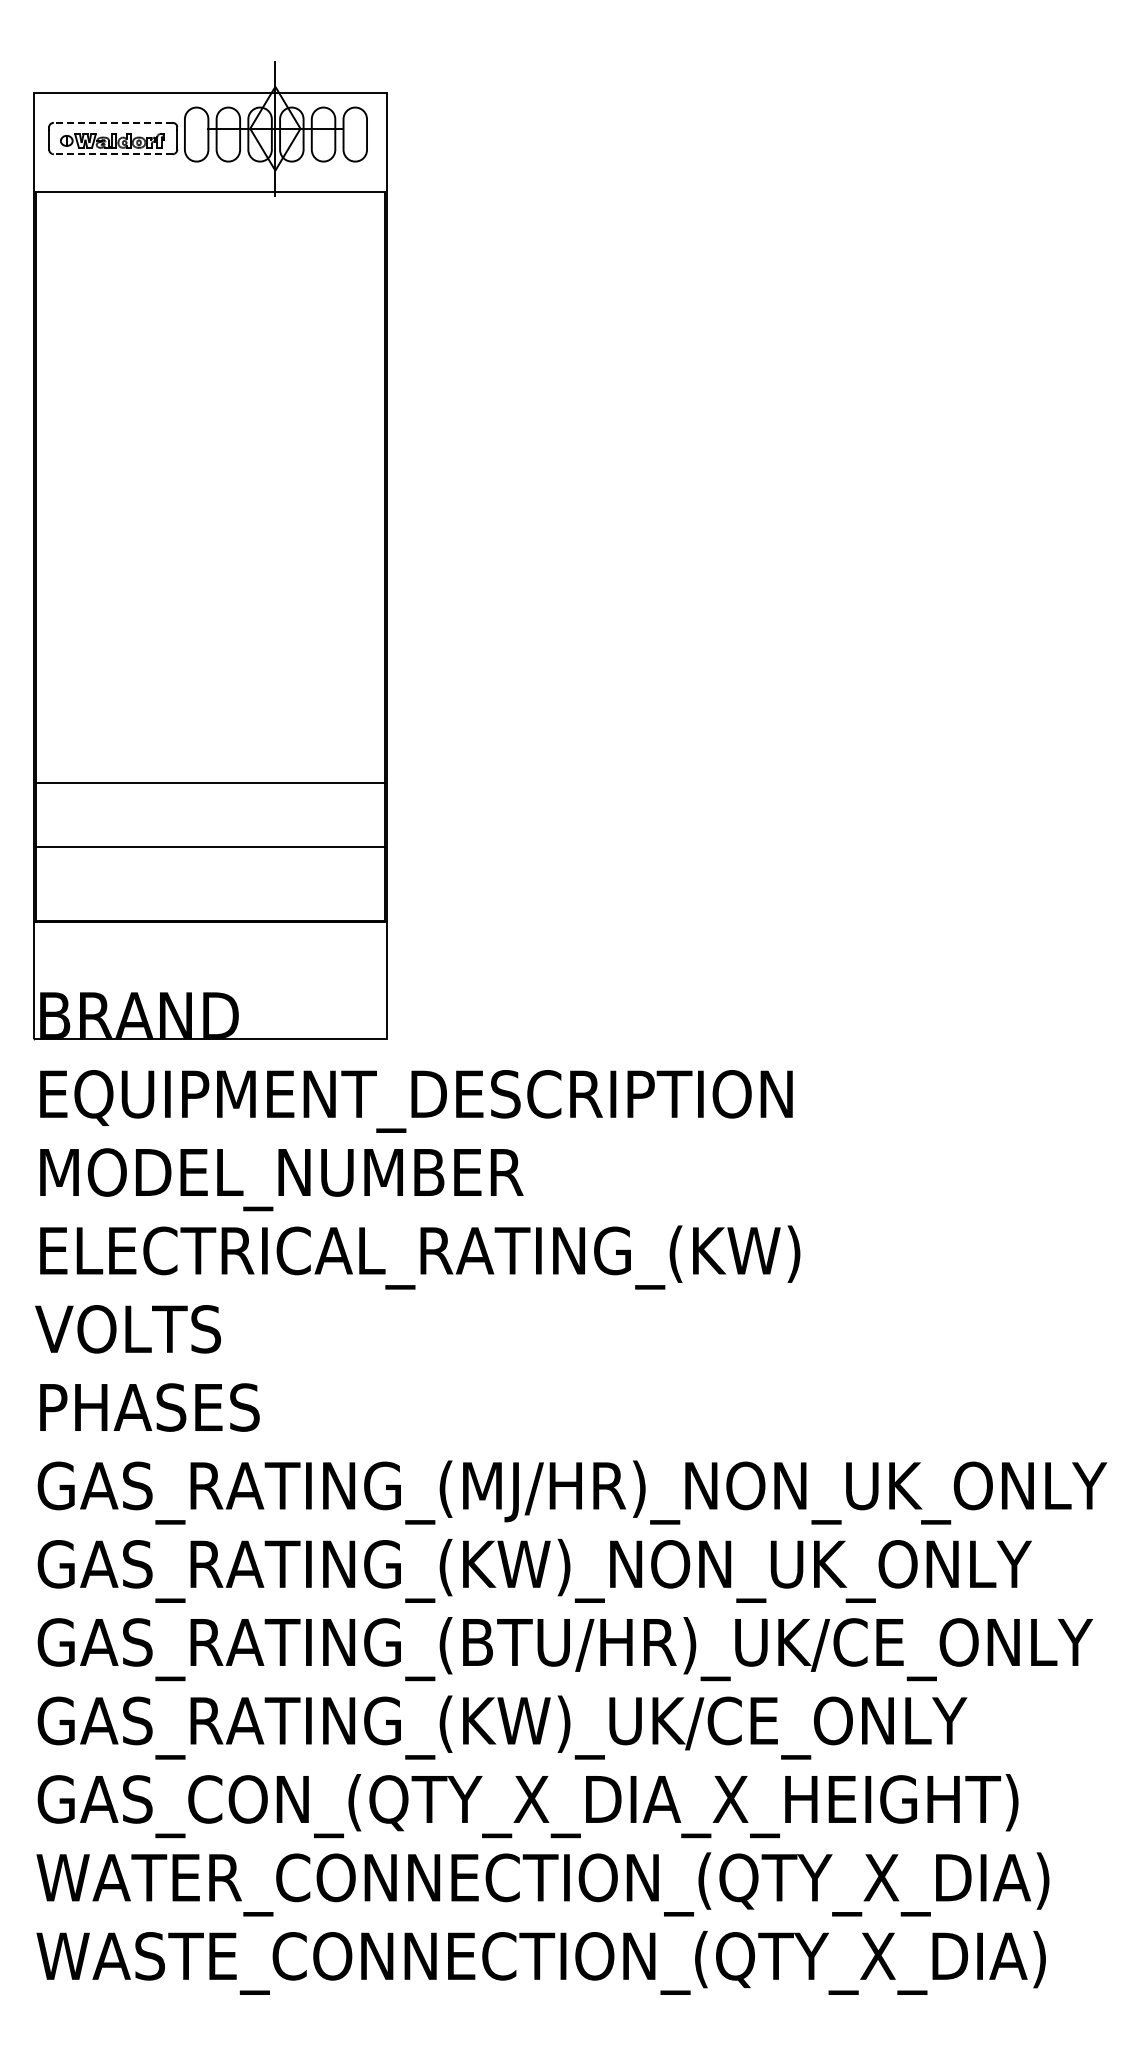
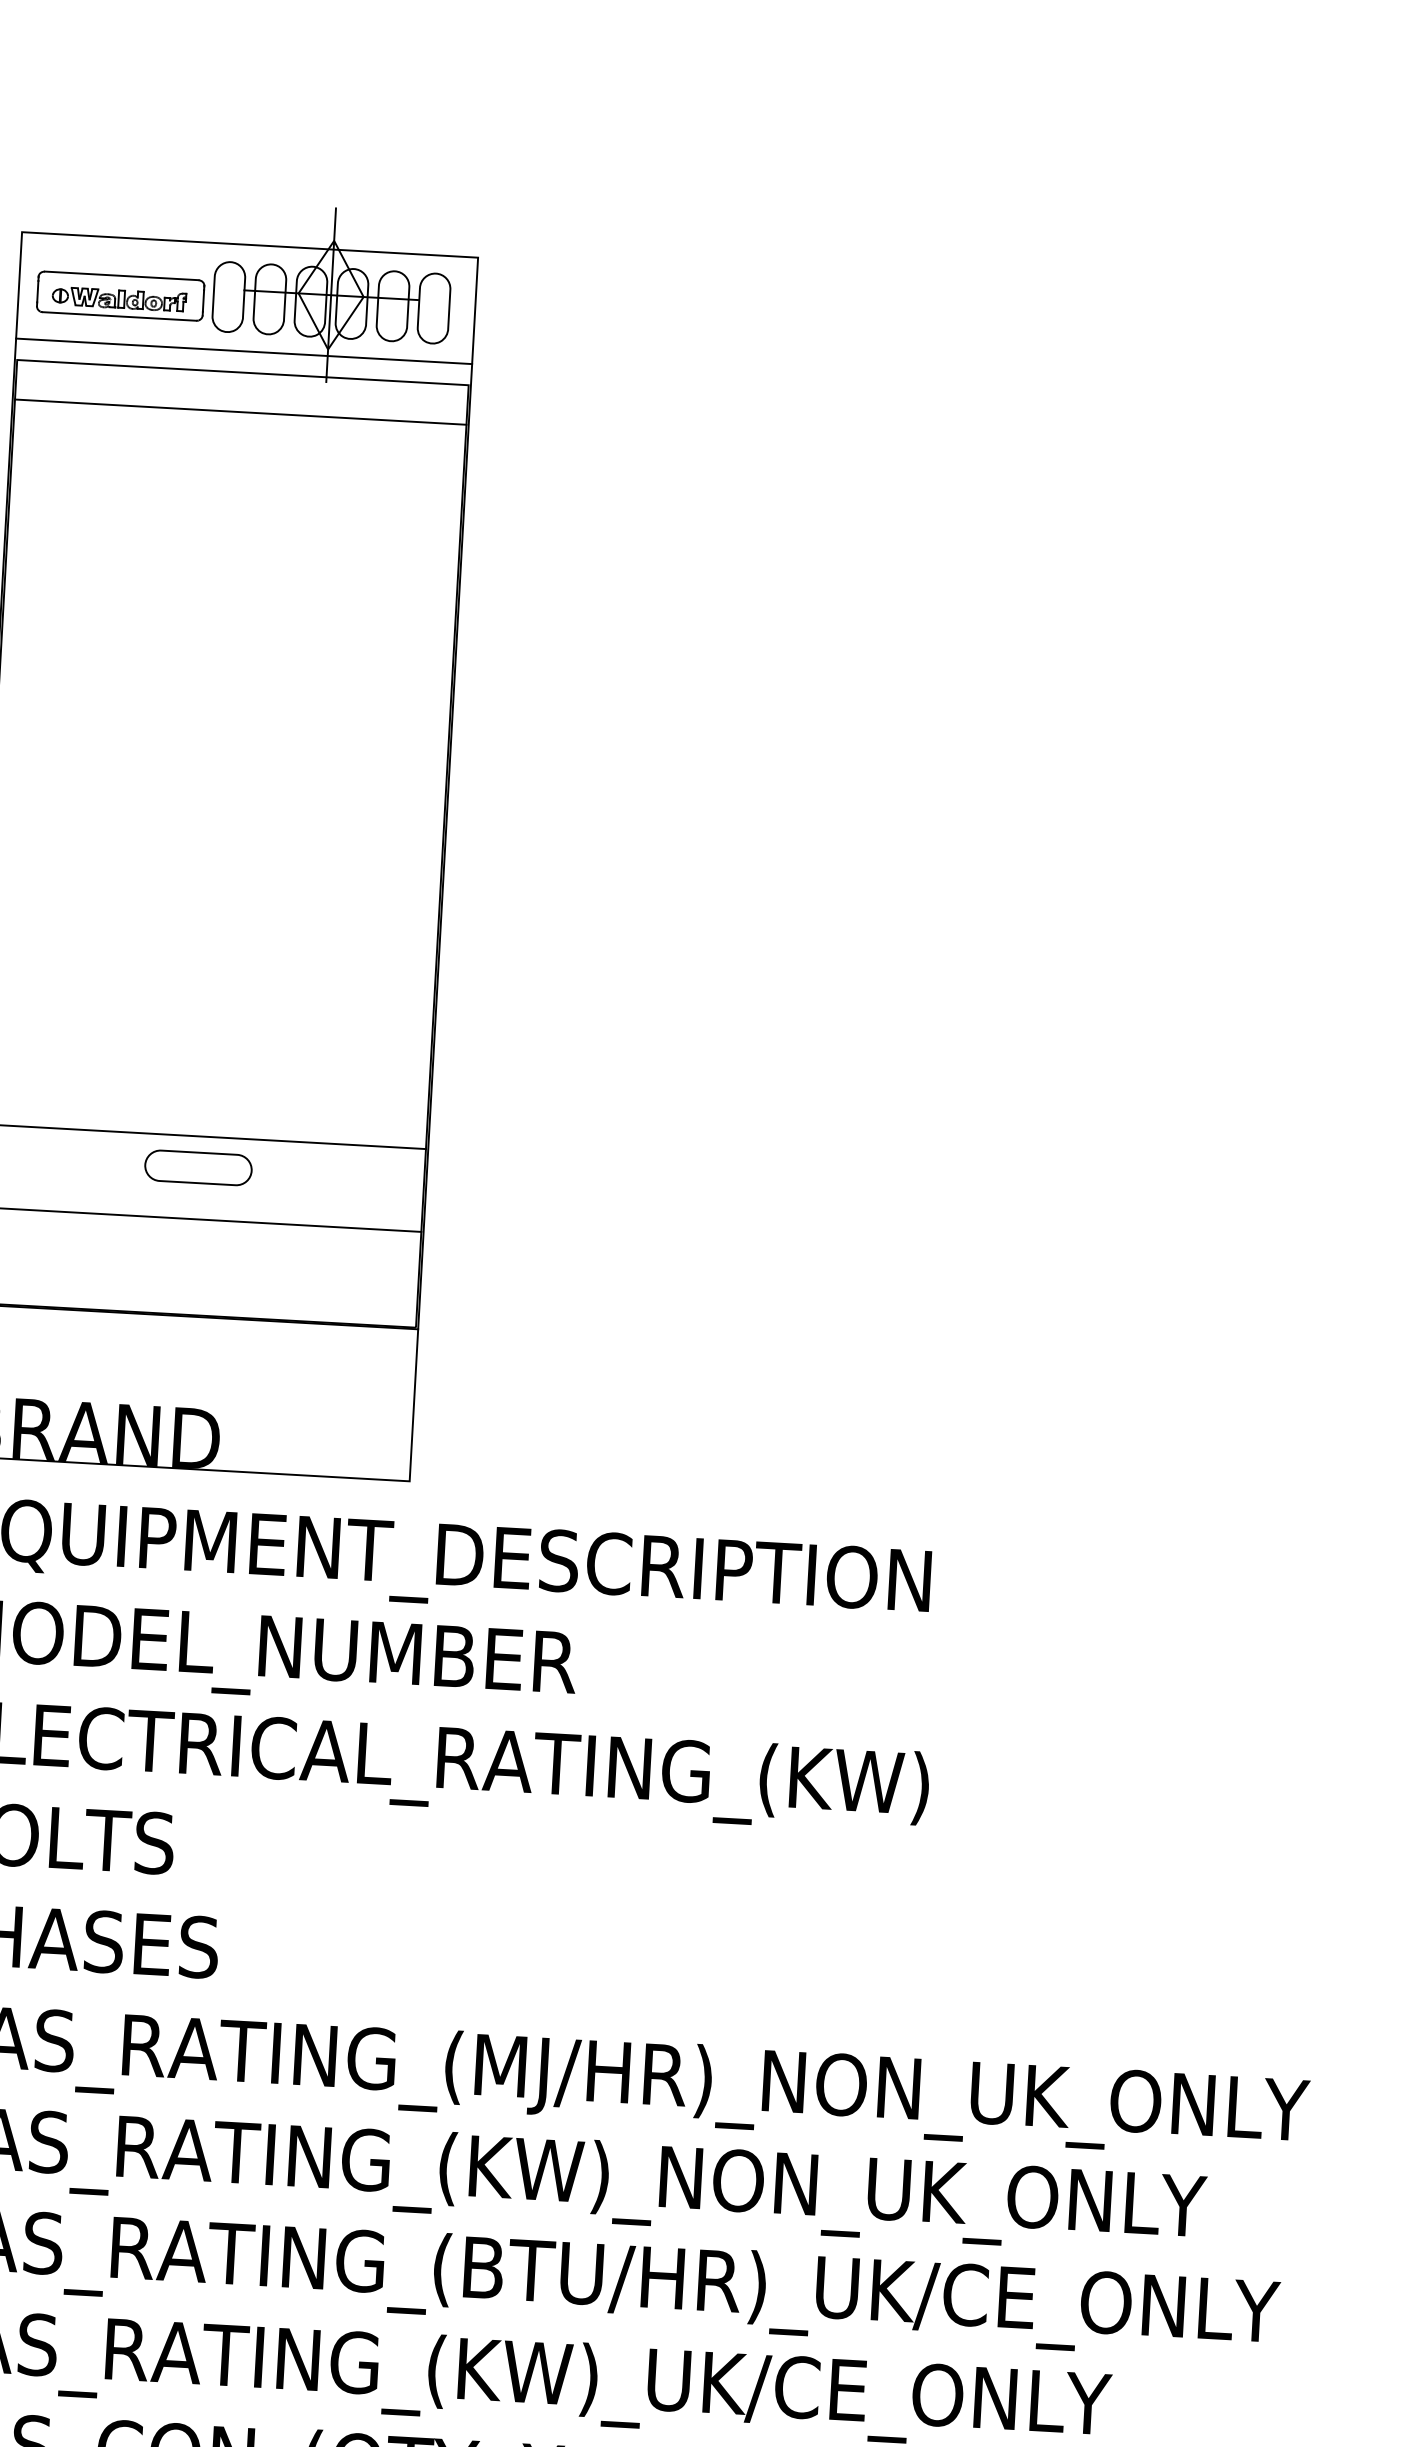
line: (112, 122) -> (120, 275), dashed -> solid
line: (112, 154) -> (118, 316), dashed -> solid
line: (210, 175) -> (243, 351), added
line: (210, 222) -> (240, 411), added
part: (210, 806) -> (198, 1167), added

